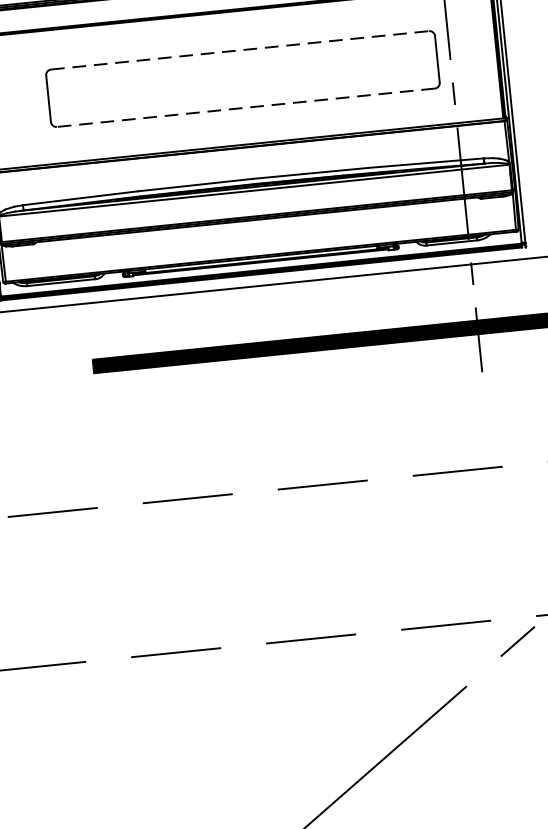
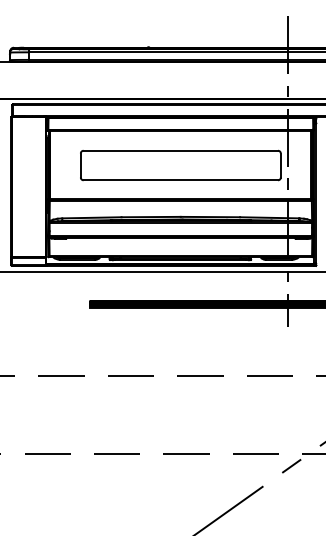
line: (241, 49) -> (181, 150), dashed -> solid
line: (245, 108) -> (180, 180), dashed -> solid

